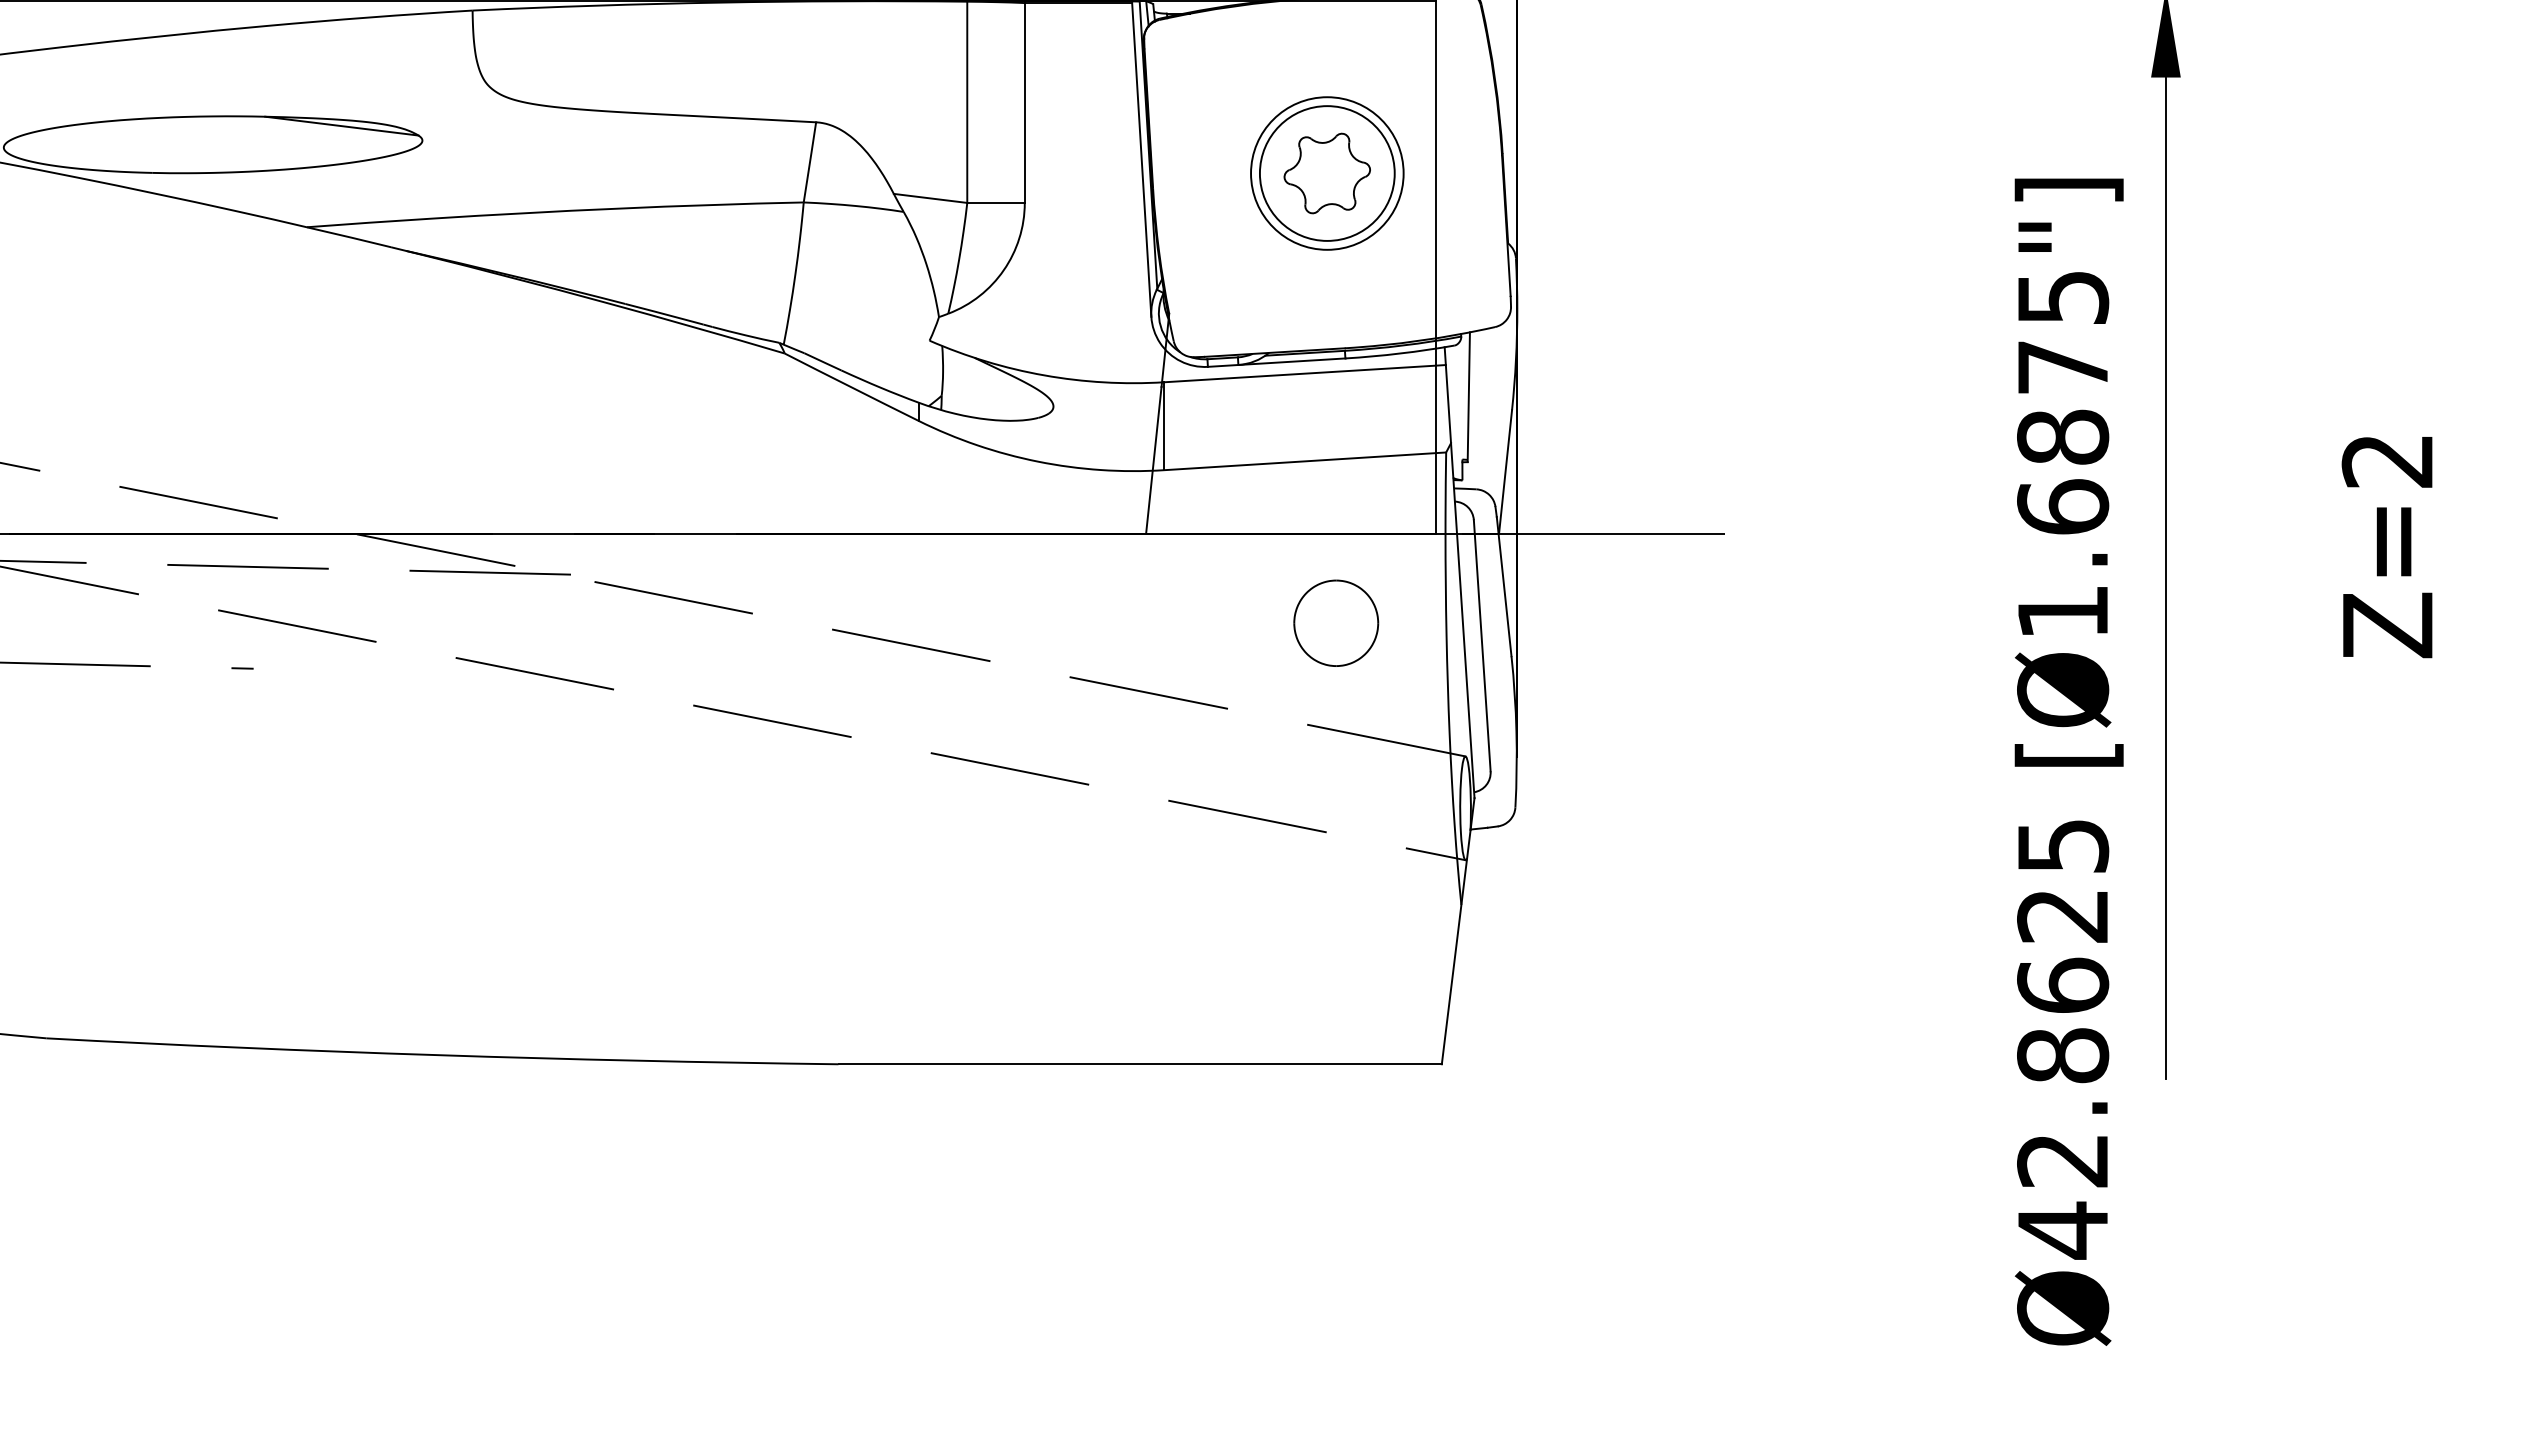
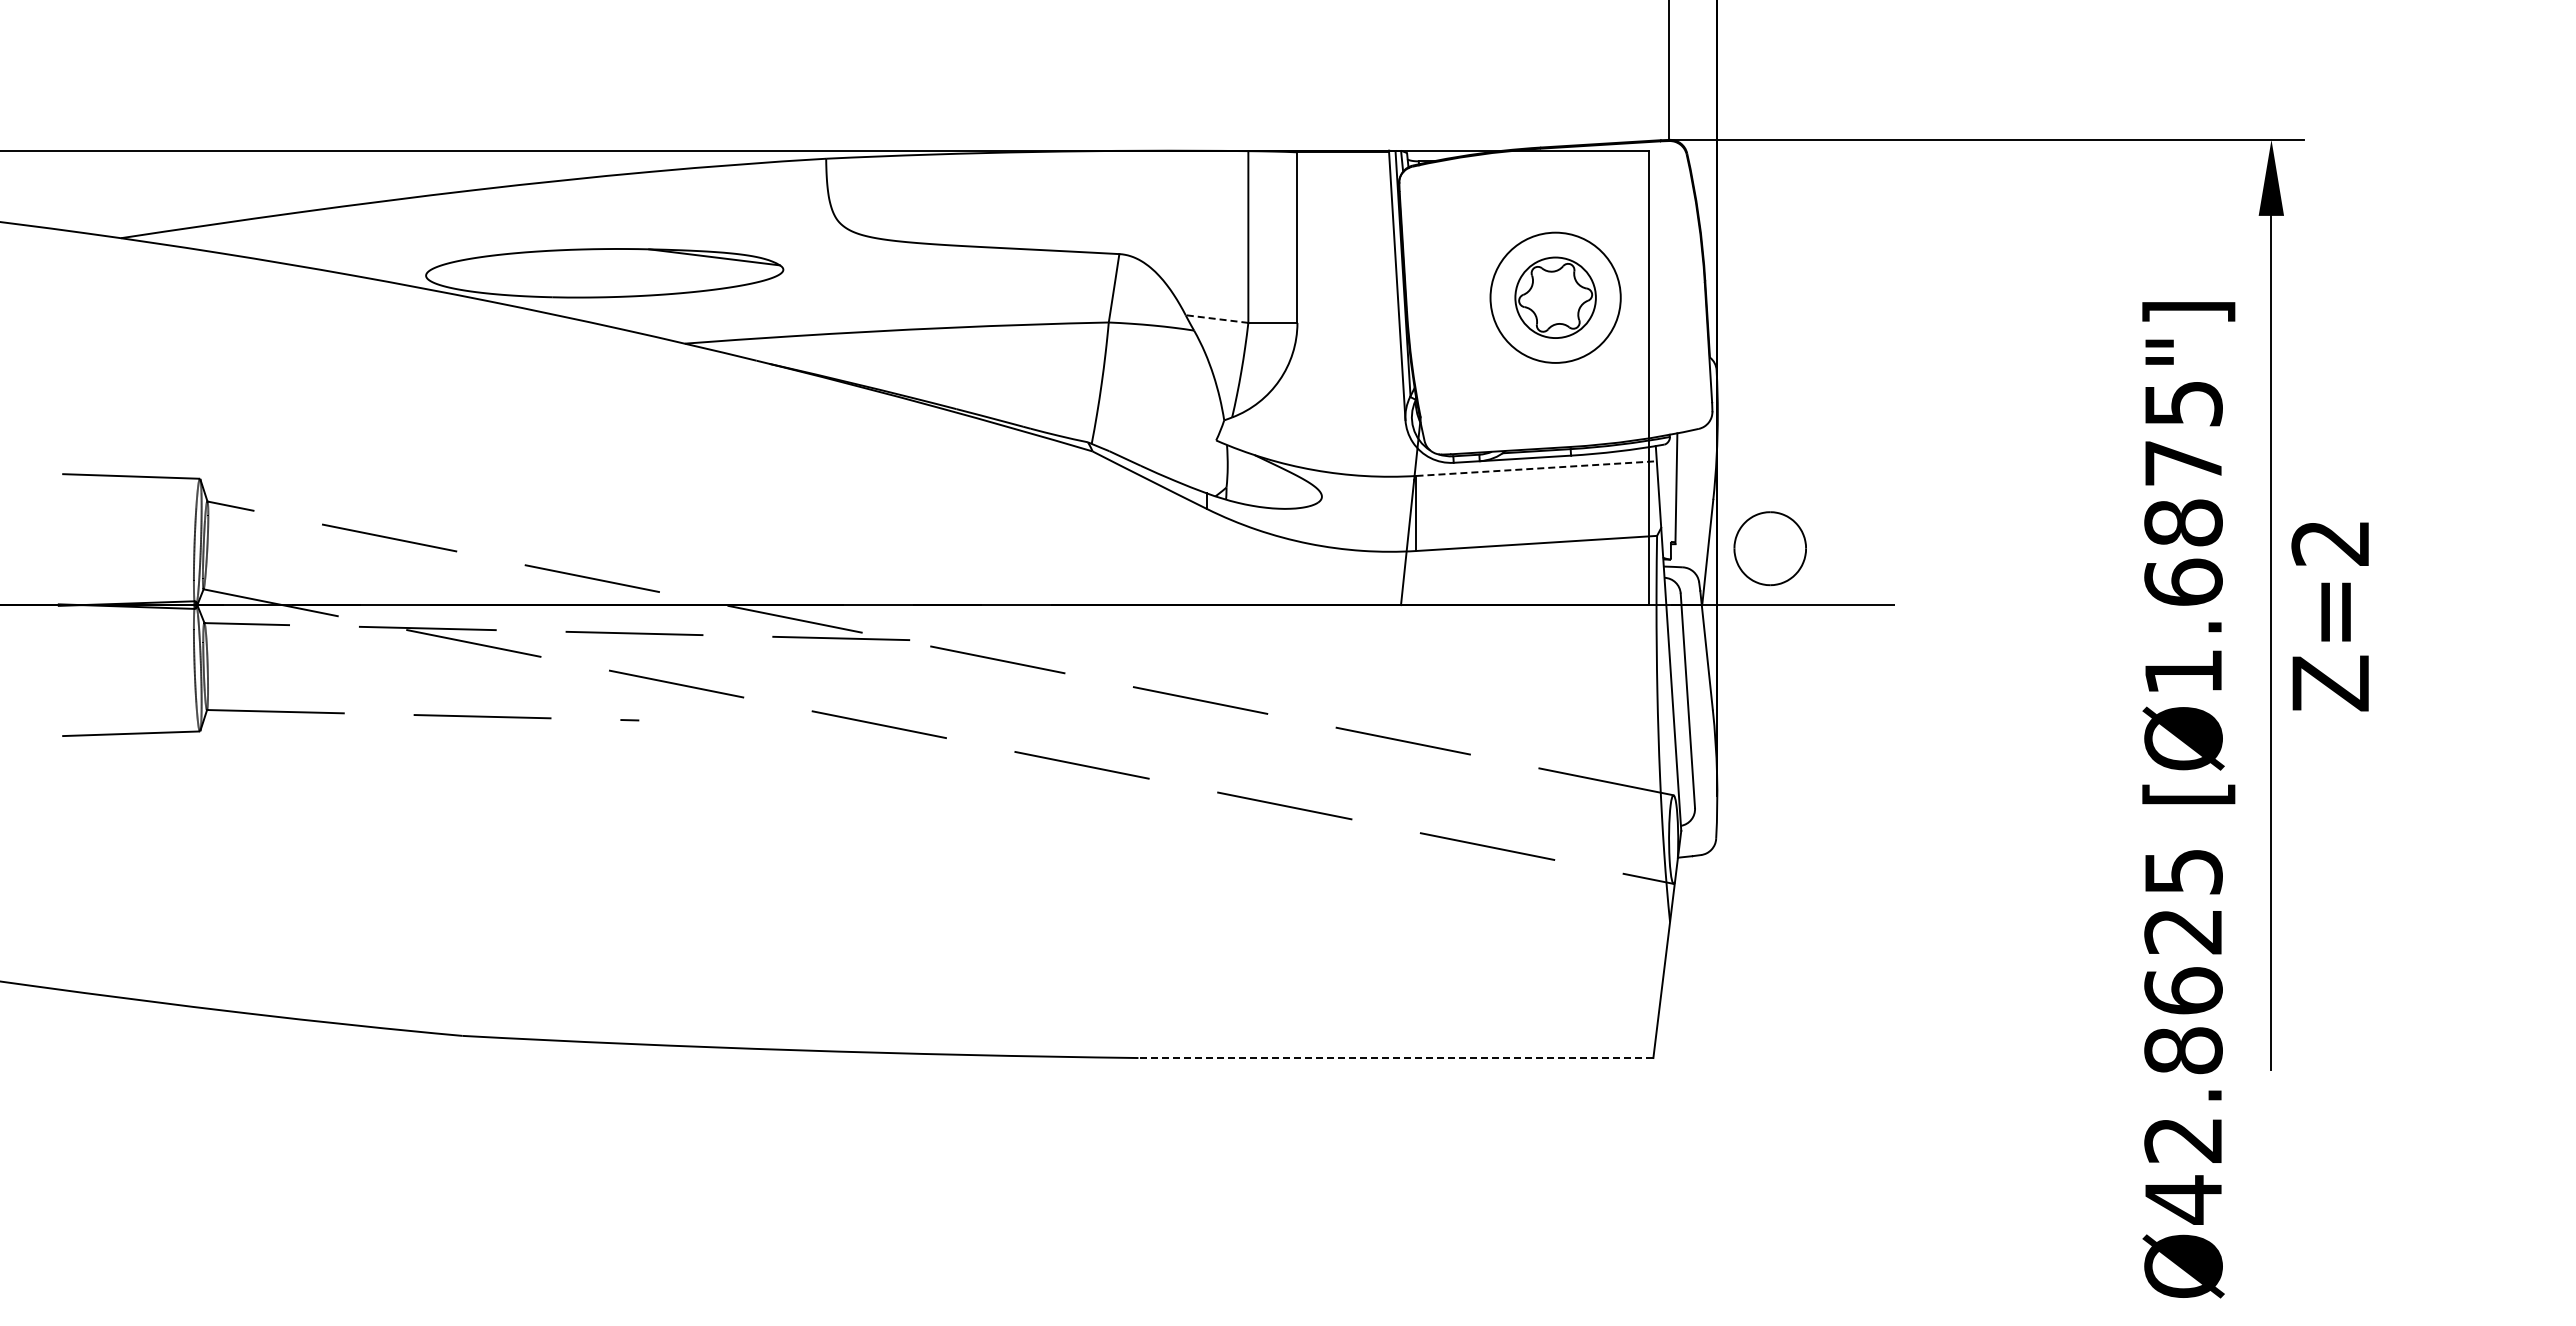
circle: (1327, 173) -> (1555, 297), size x0.7
line: (931, 198) -> (1217, 319), solid -> dashed
line: (1306, 373) -> (1537, 468), solid -> dashed
text: (2386, 546) -> (2329, 616), moved
part: (1335, 623) -> (1769, 548), moved
line: (1139, 1064) -> (1395, 1058), solid -> dashed

